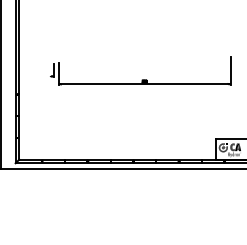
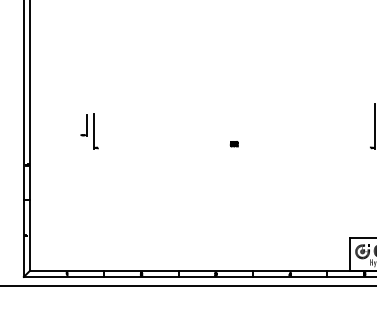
line: (144, 84) -> (233, 148), removed

